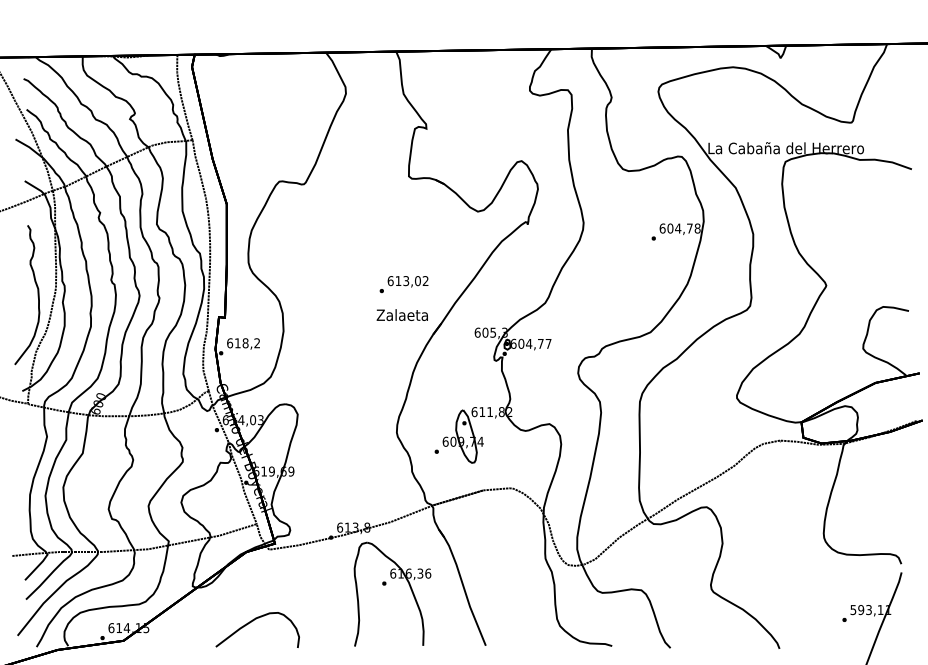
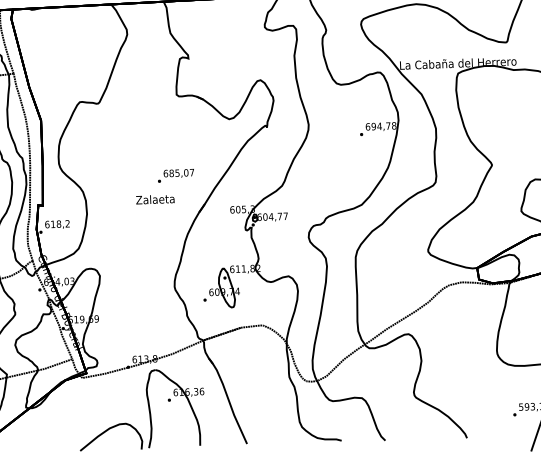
text: (670, 228) -> (373, 126), 604,78 -> 694,78
text: (411, 281) -> (181, 173), 613,02 -> 685,07
text: (401, 314) -> (154, 199), moved
curve: (253, 621) -> (107, 430), moved

